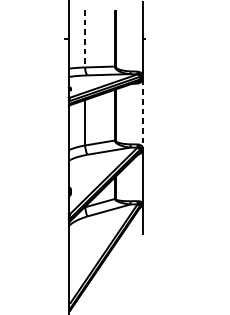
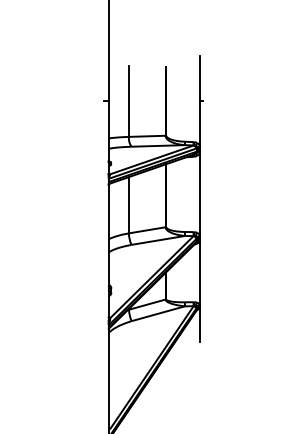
line: (85, 38) -> (129, 101), dashed -> solid
line: (143, 114) -> (200, 194), dashed -> solid

